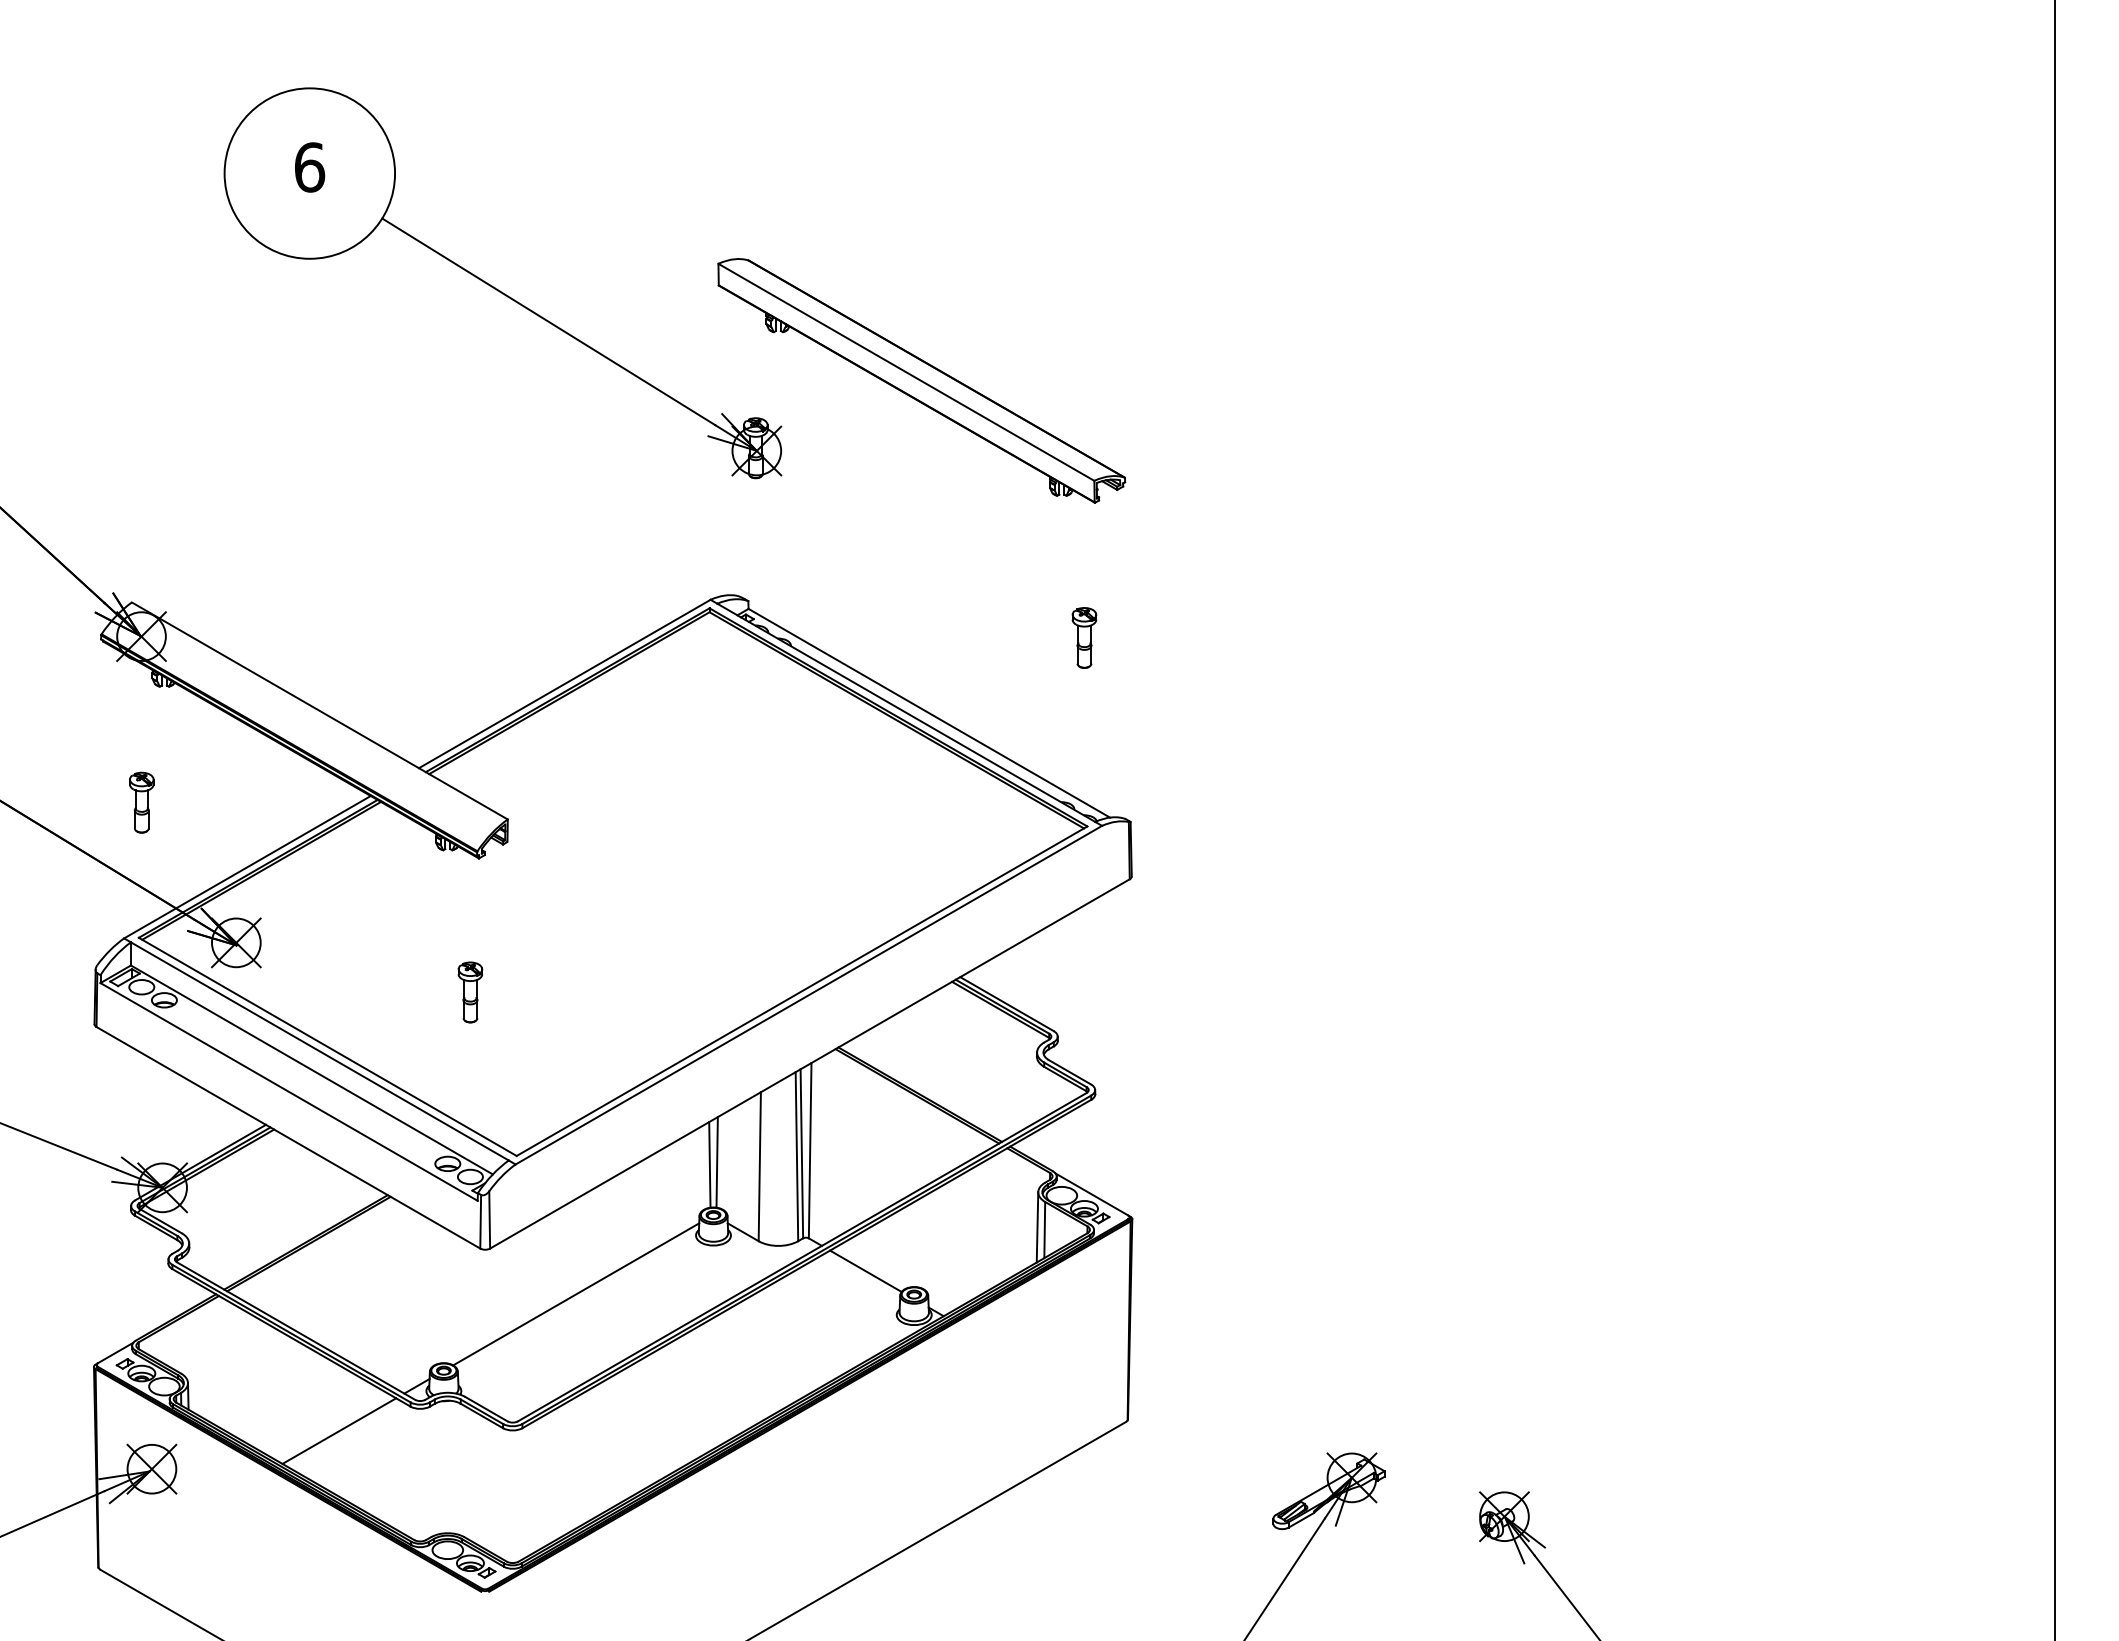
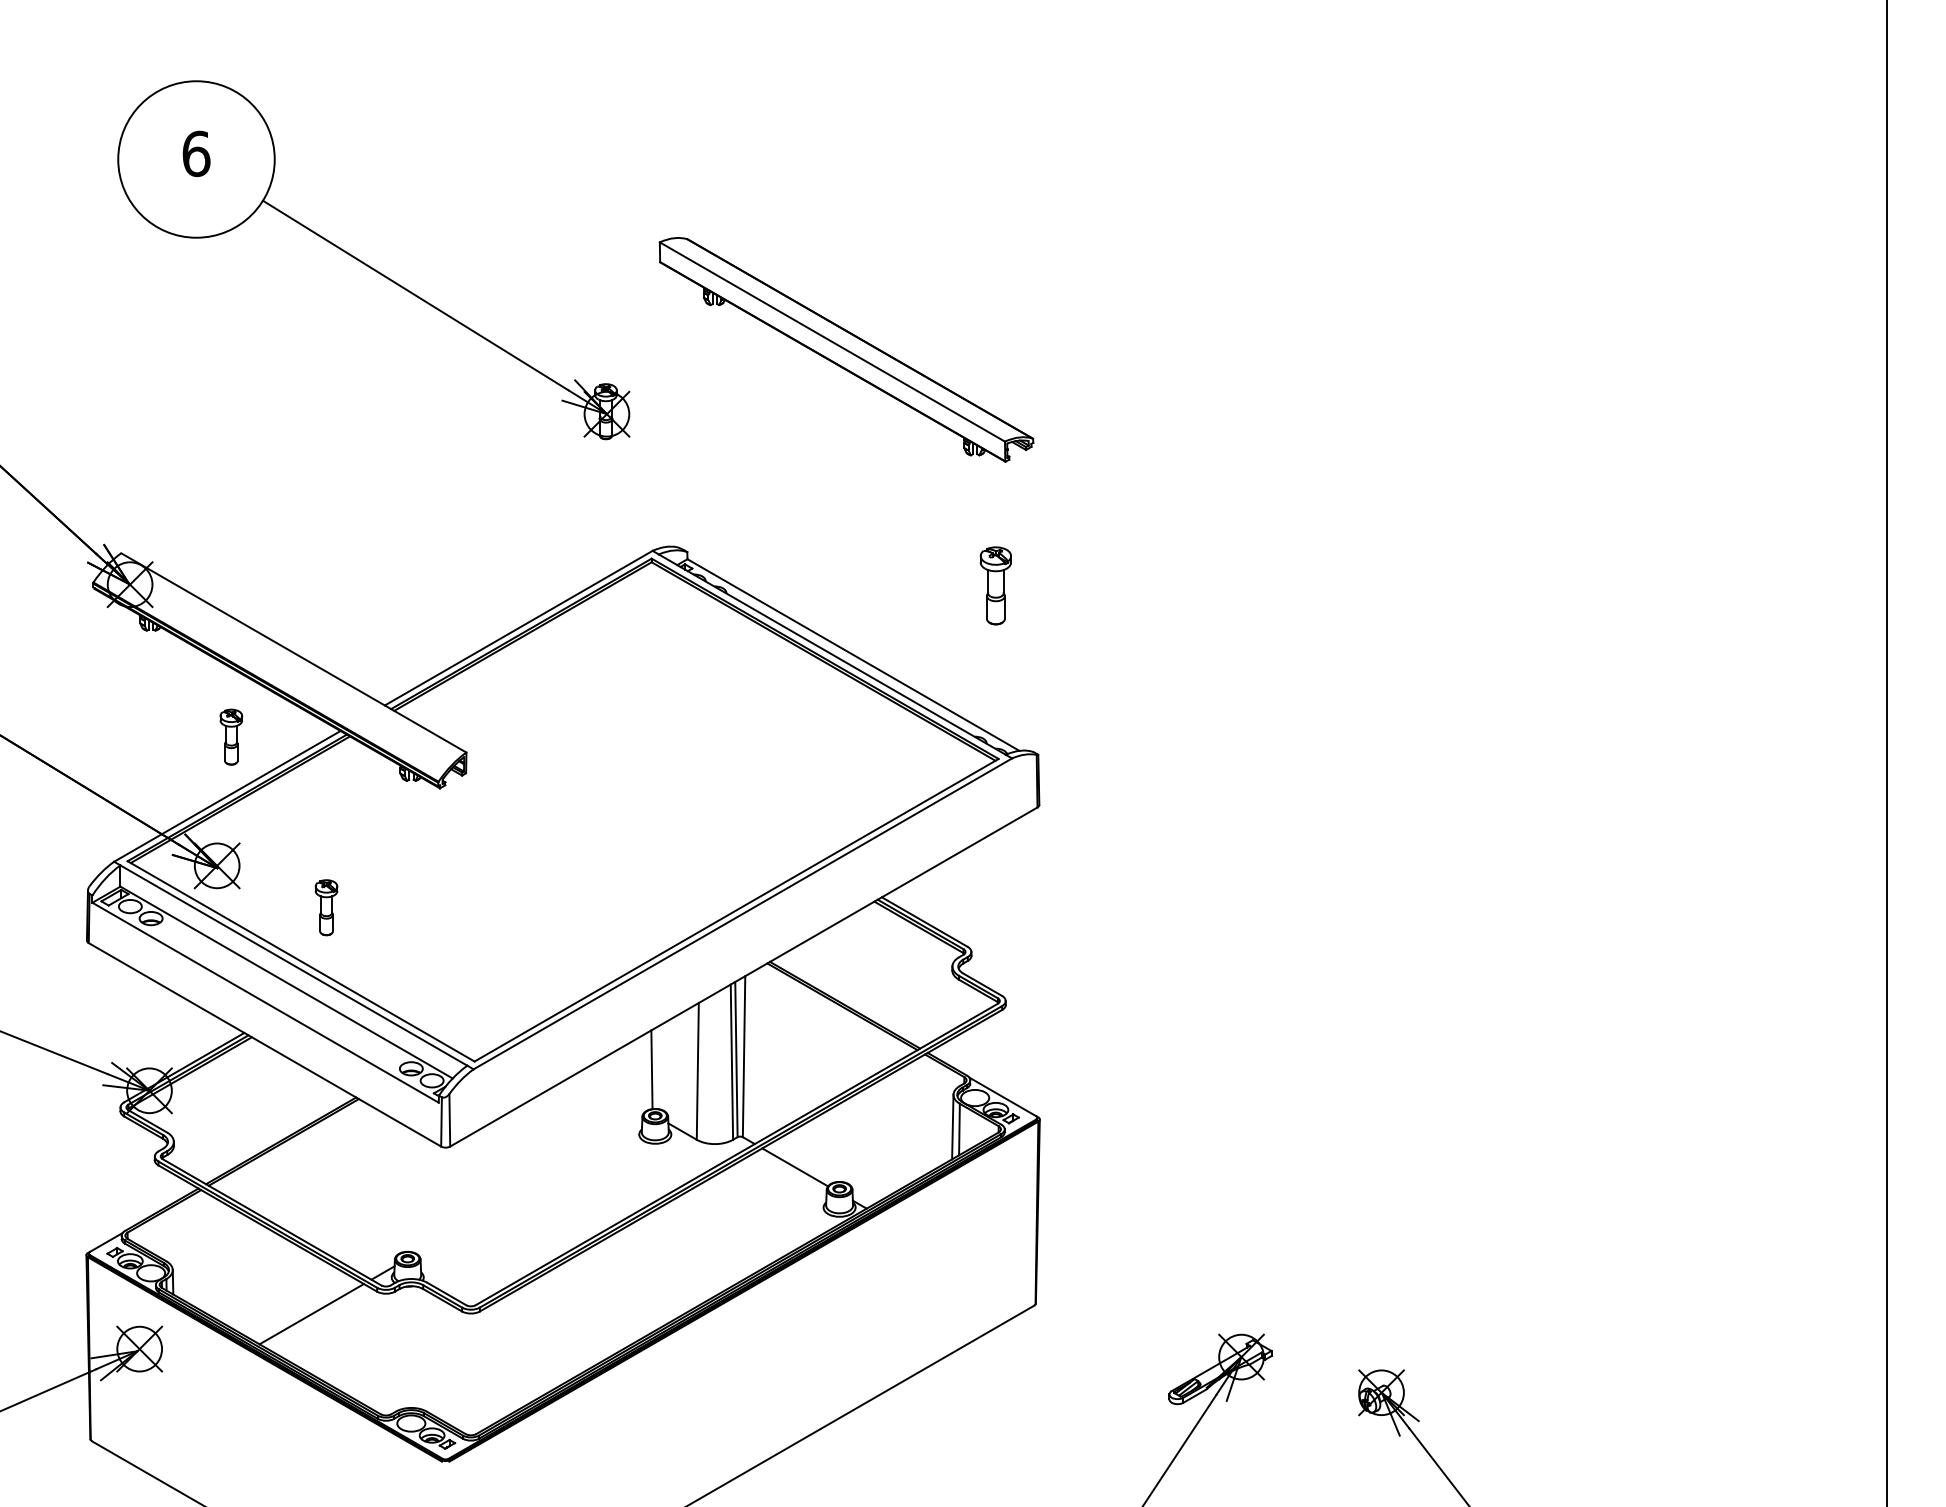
part: (497, 288) -> (368, 265), moved
part: (1084, 637) -> (995, 585), size x1.4
part: (141, 802) -> (231, 736), moved
part: (470, 992) -> (326, 907), moved
line: (716, 1162) -> (658, 1067), removed
line: (576, 1294) -> (529, 1188), removed

